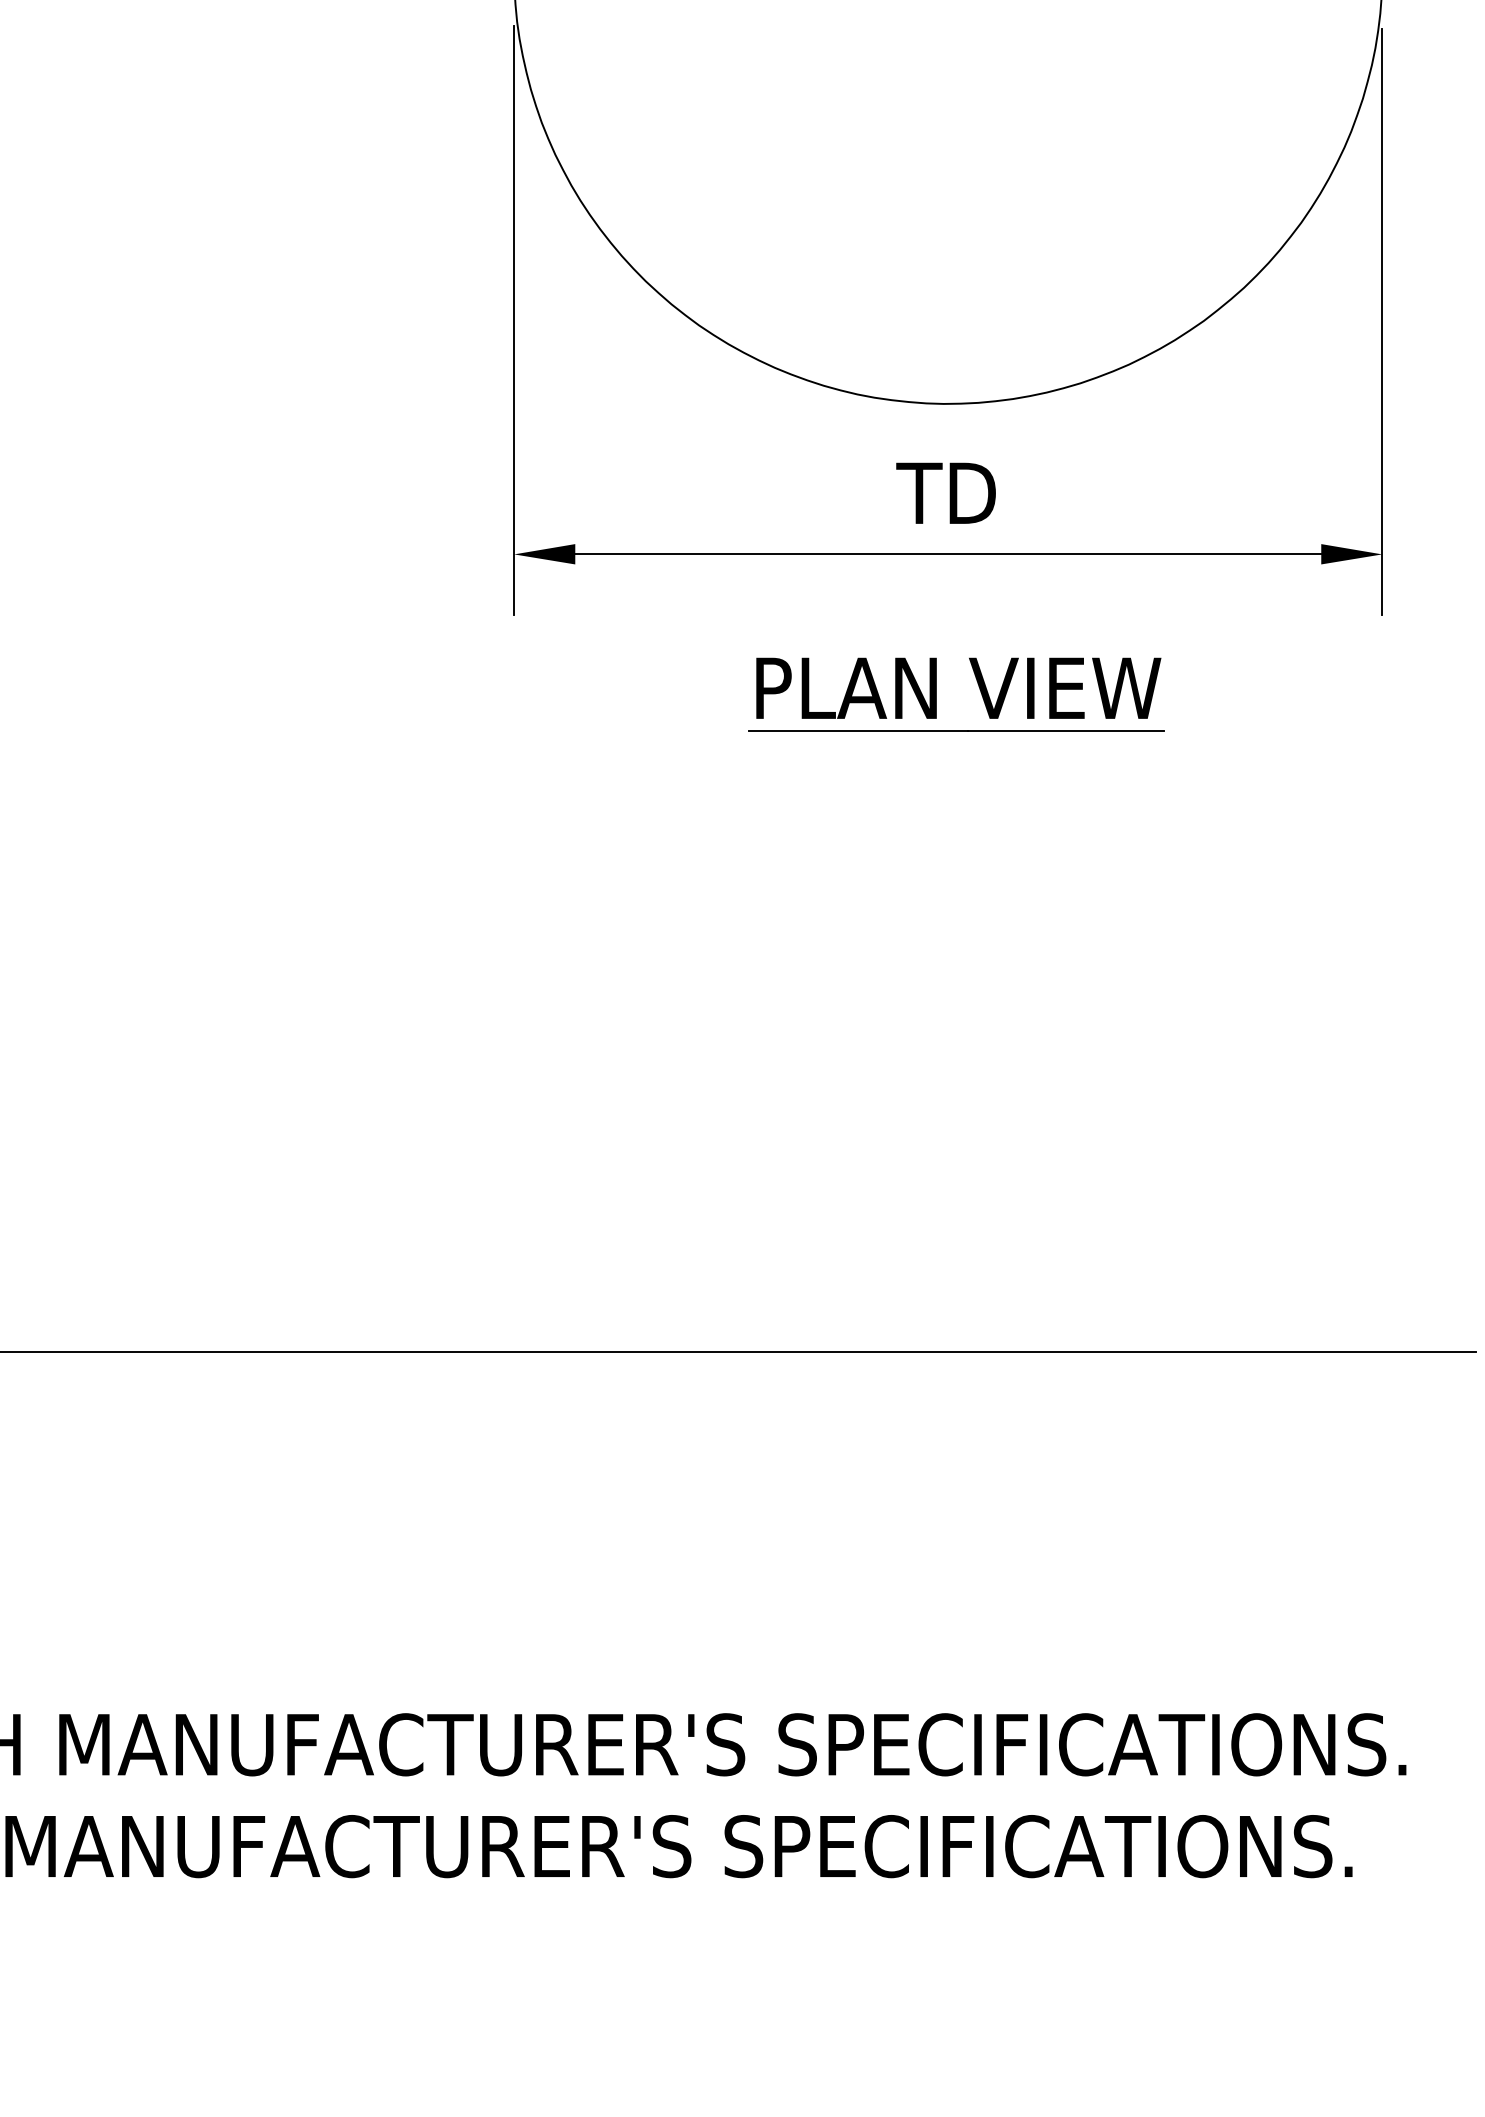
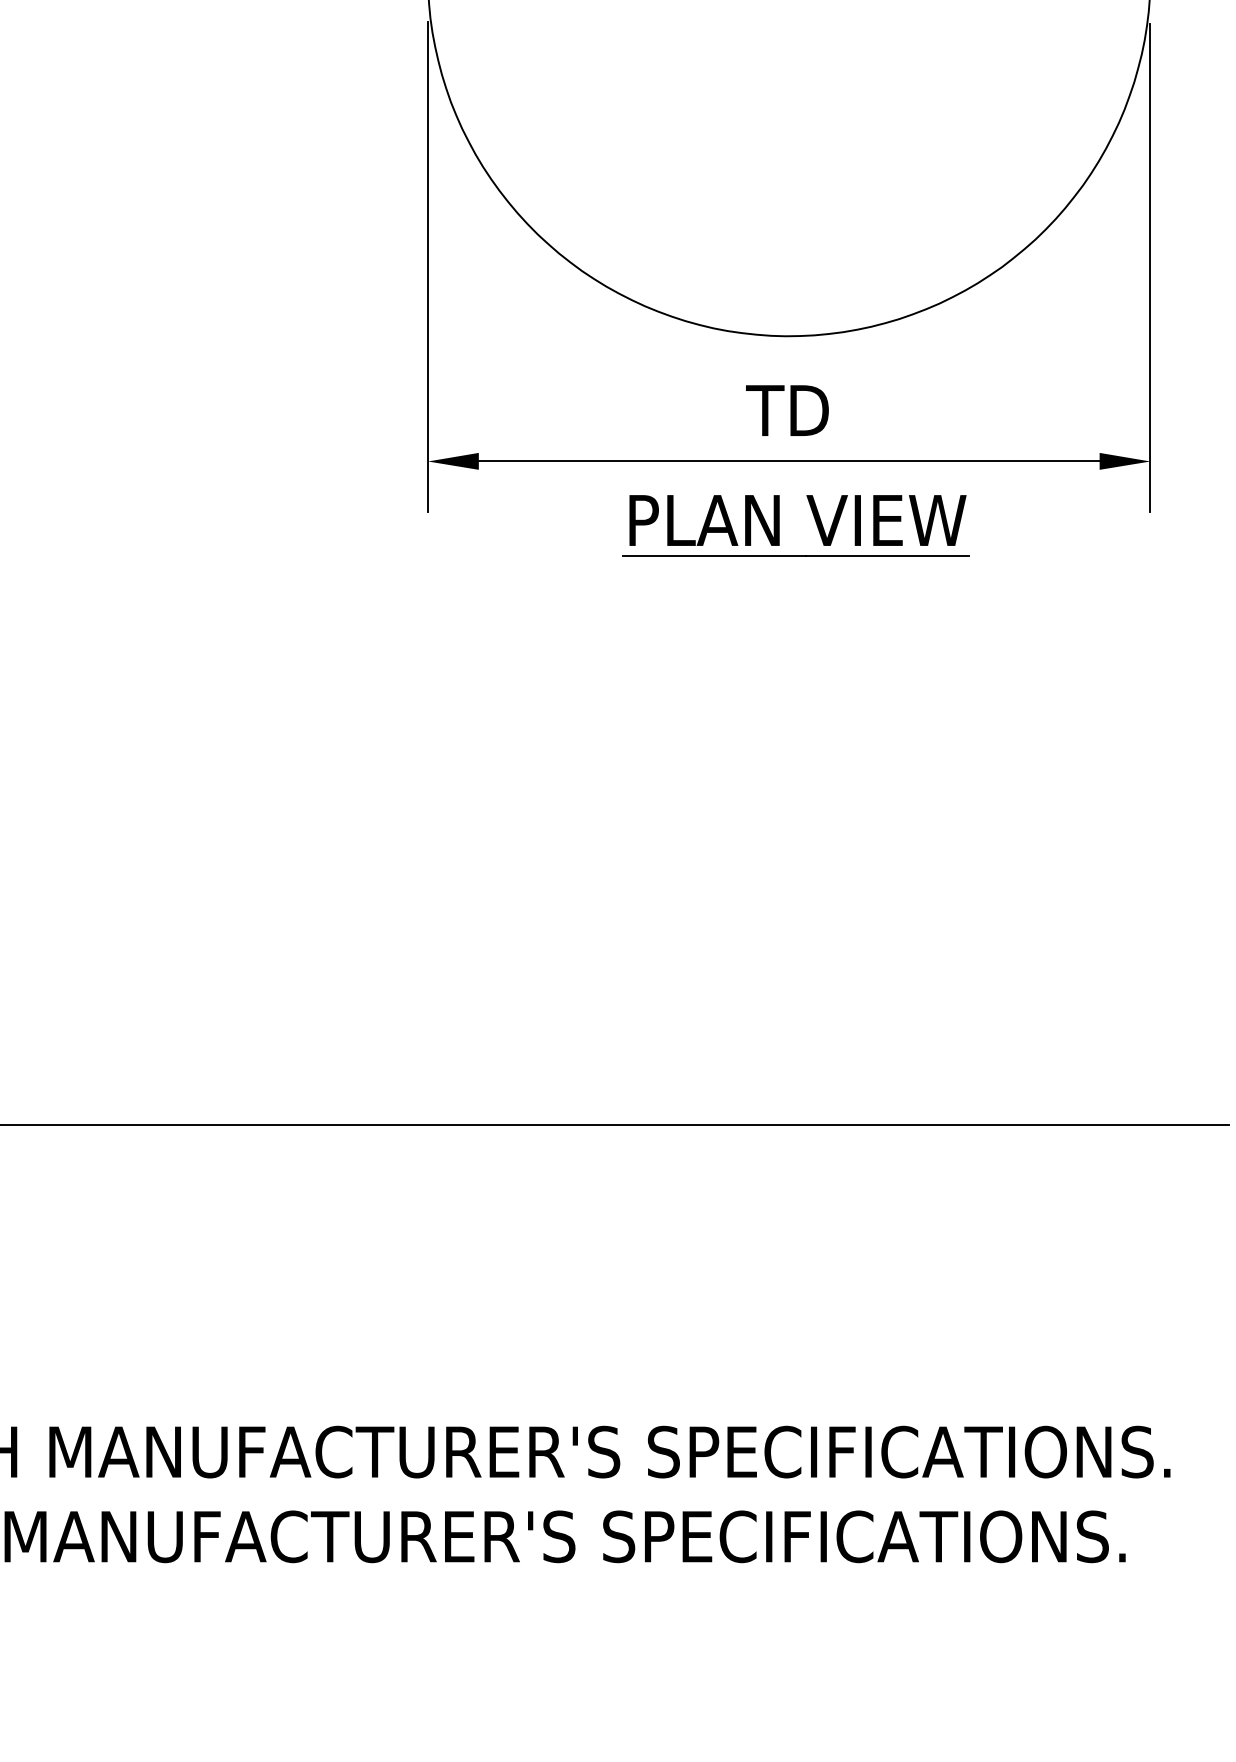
part: (936, 694) -> (779, 525), moved

